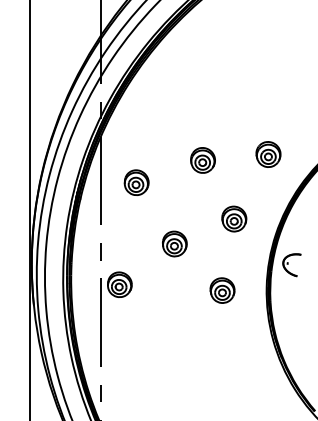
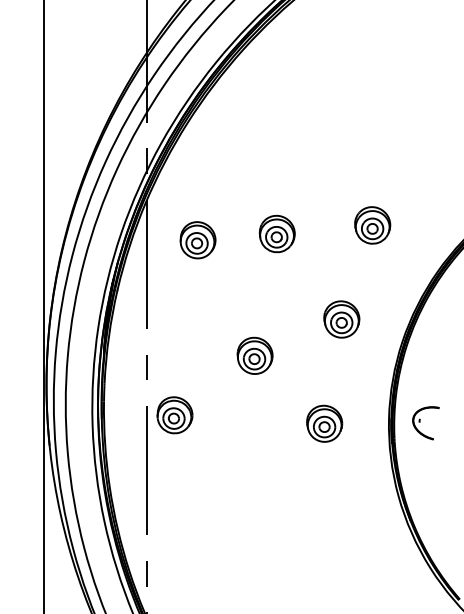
part: (268, 154) -> (372, 225), moved
part: (202, 160) -> (276, 234), moved
part: (136, 182) -> (197, 239), moved
part: (291, 265) -> (425, 423), moved

